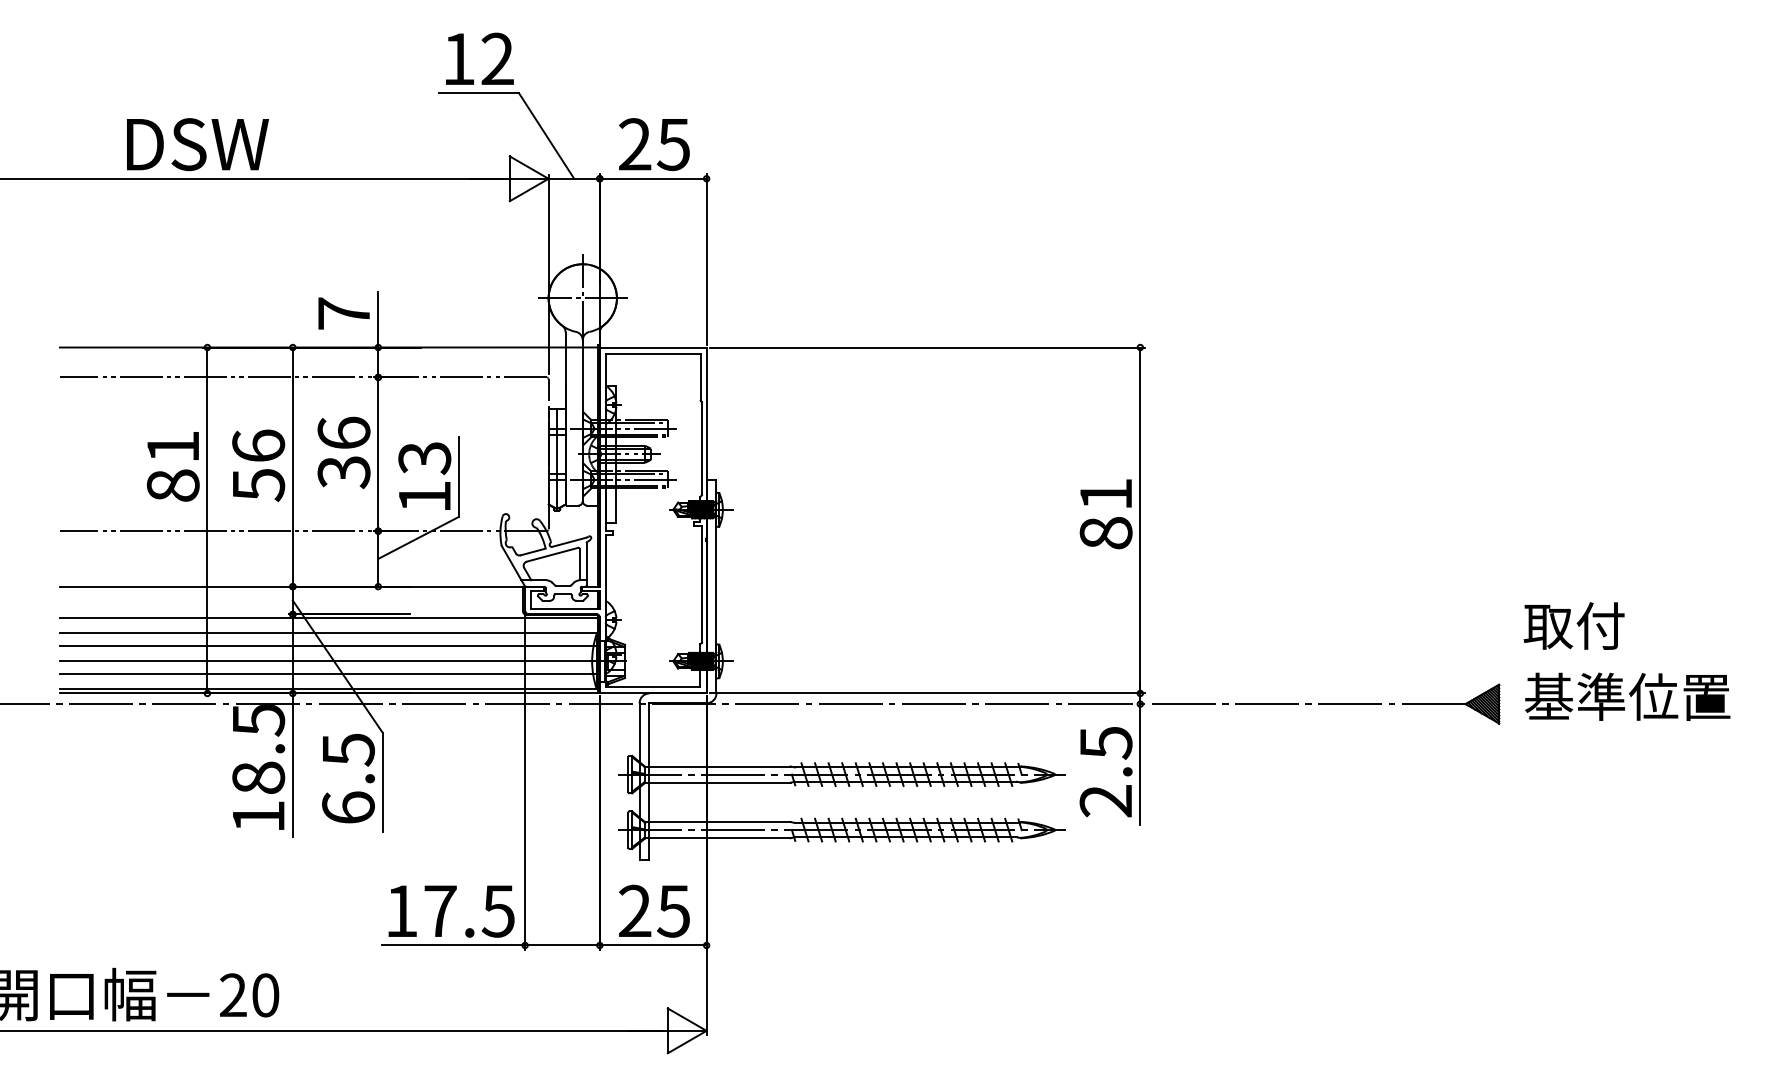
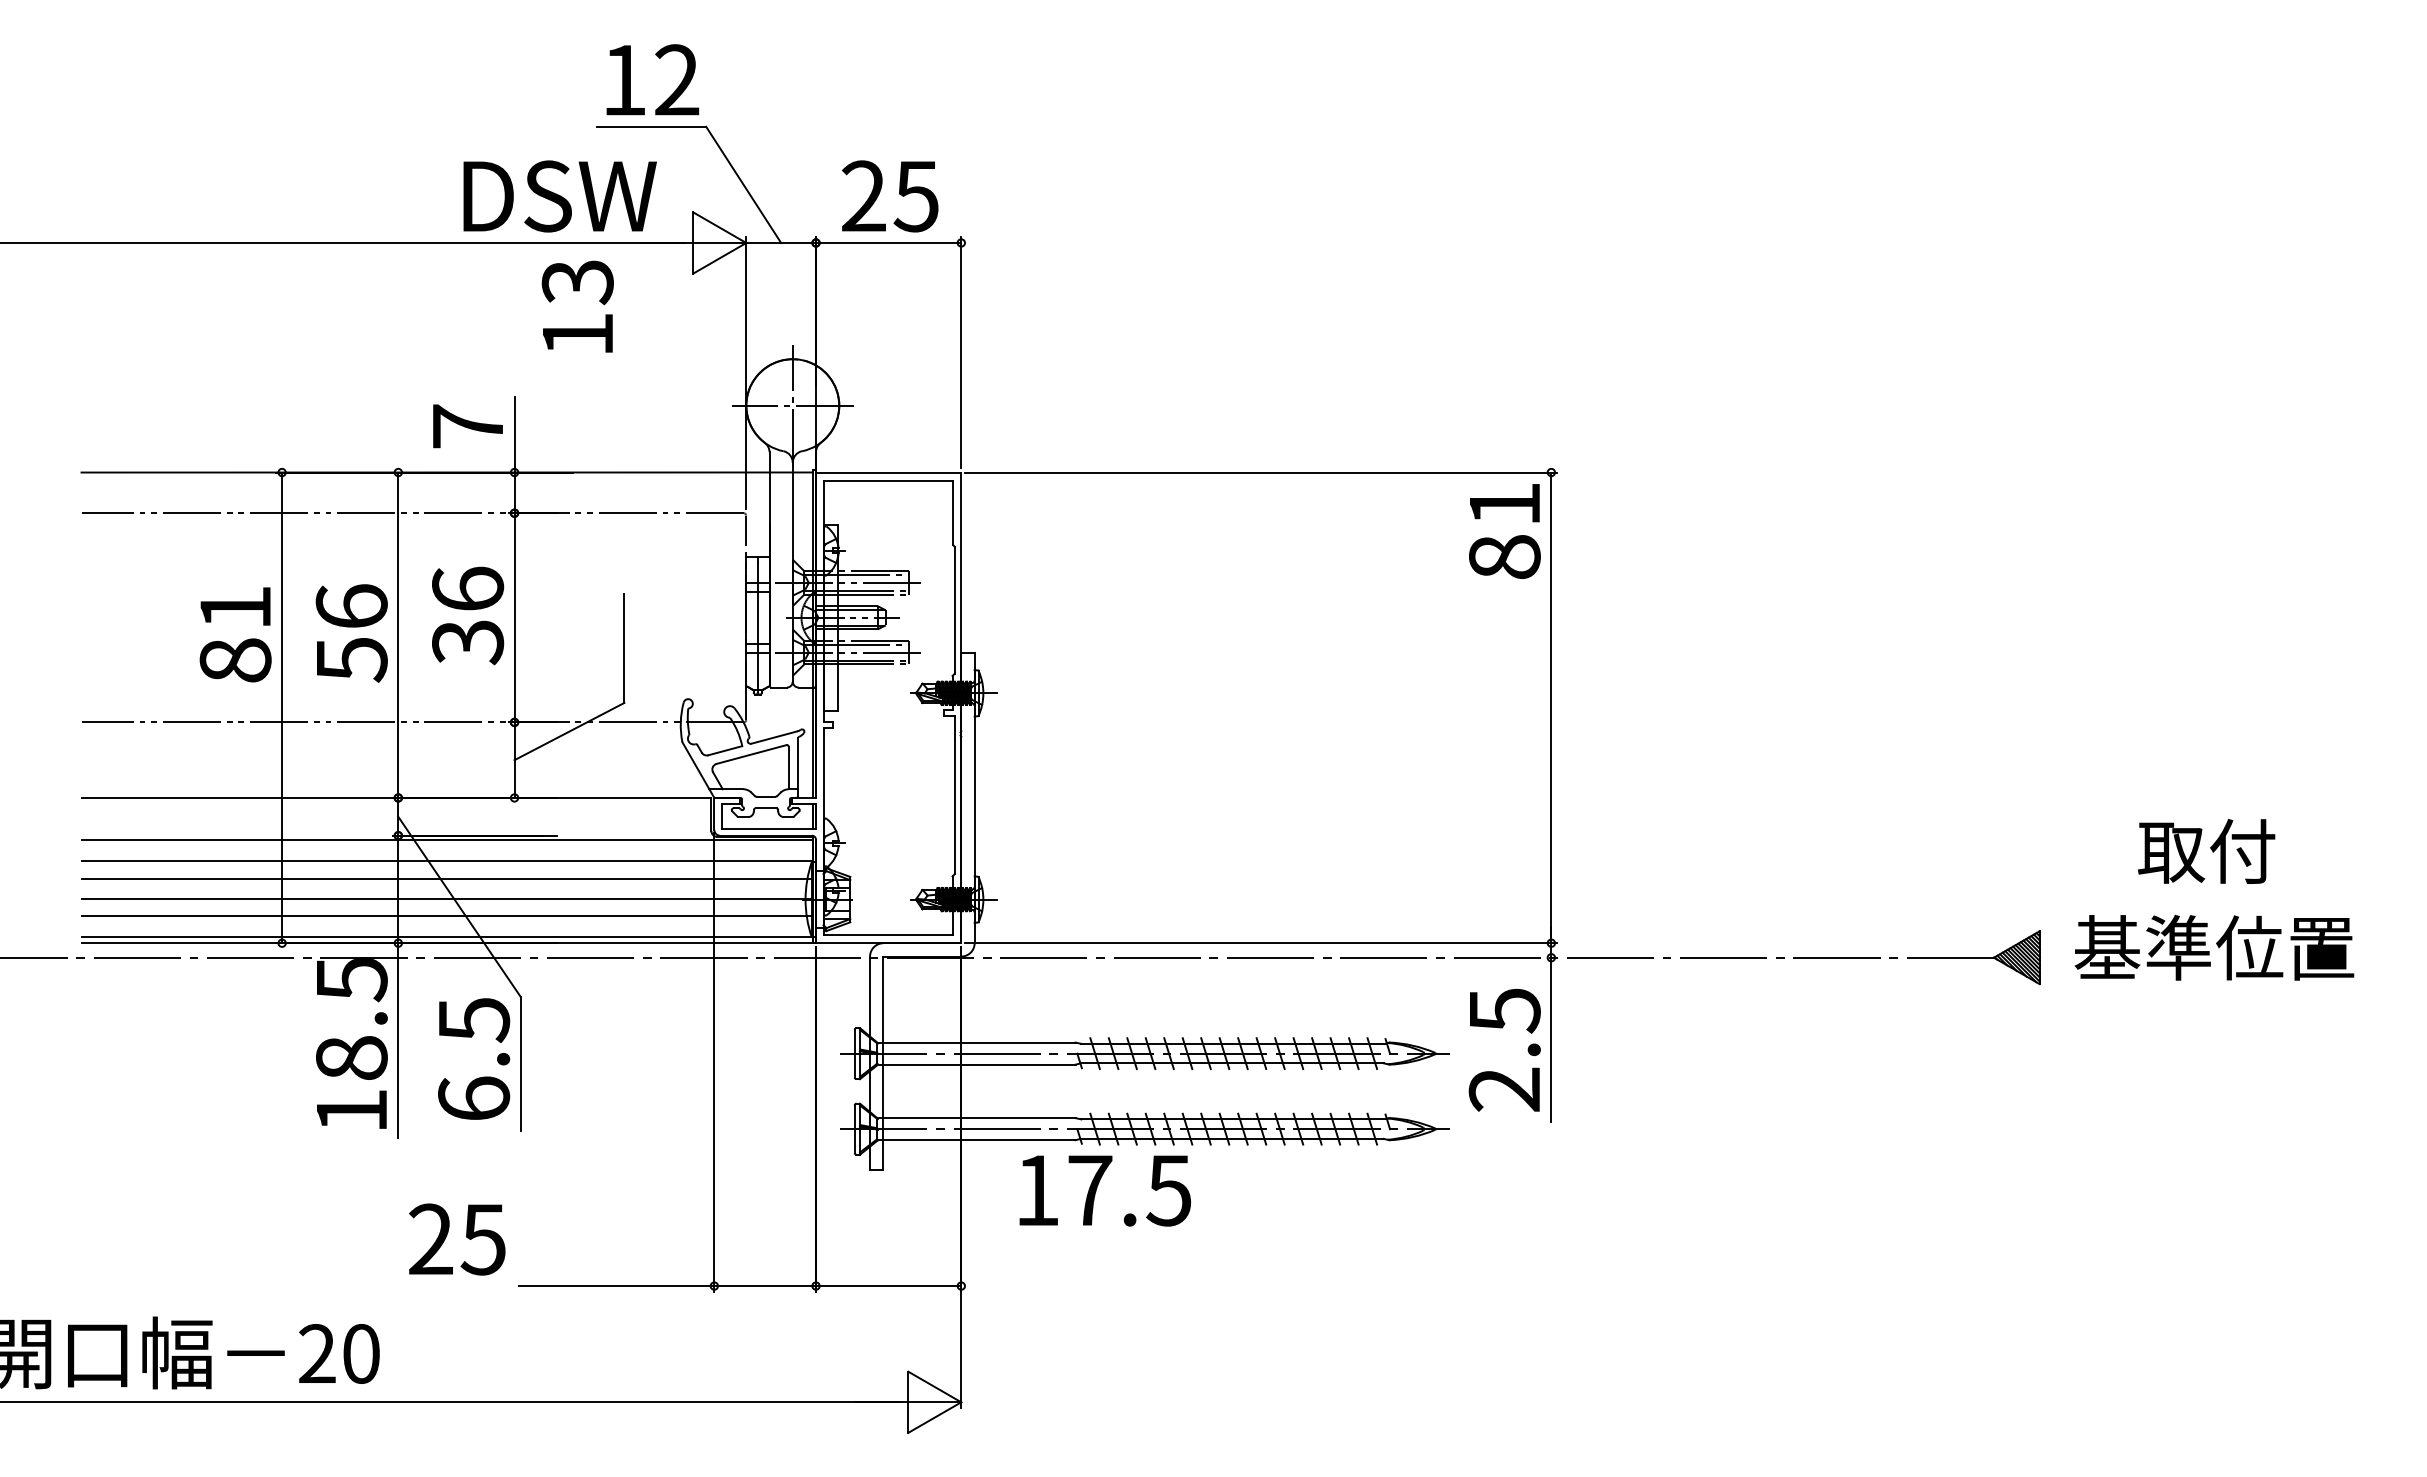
text: (197, 144) -> (559, 196), moved
text: (424, 476) -> (577, 306), moved
text: (1105, 514) -> (1504, 531), moved
text: (1574, 626) -> (2206, 851), moved
text: (451, 911) -> (1104, 1190), moved
text: (654, 911) -> (457, 1239), moved

